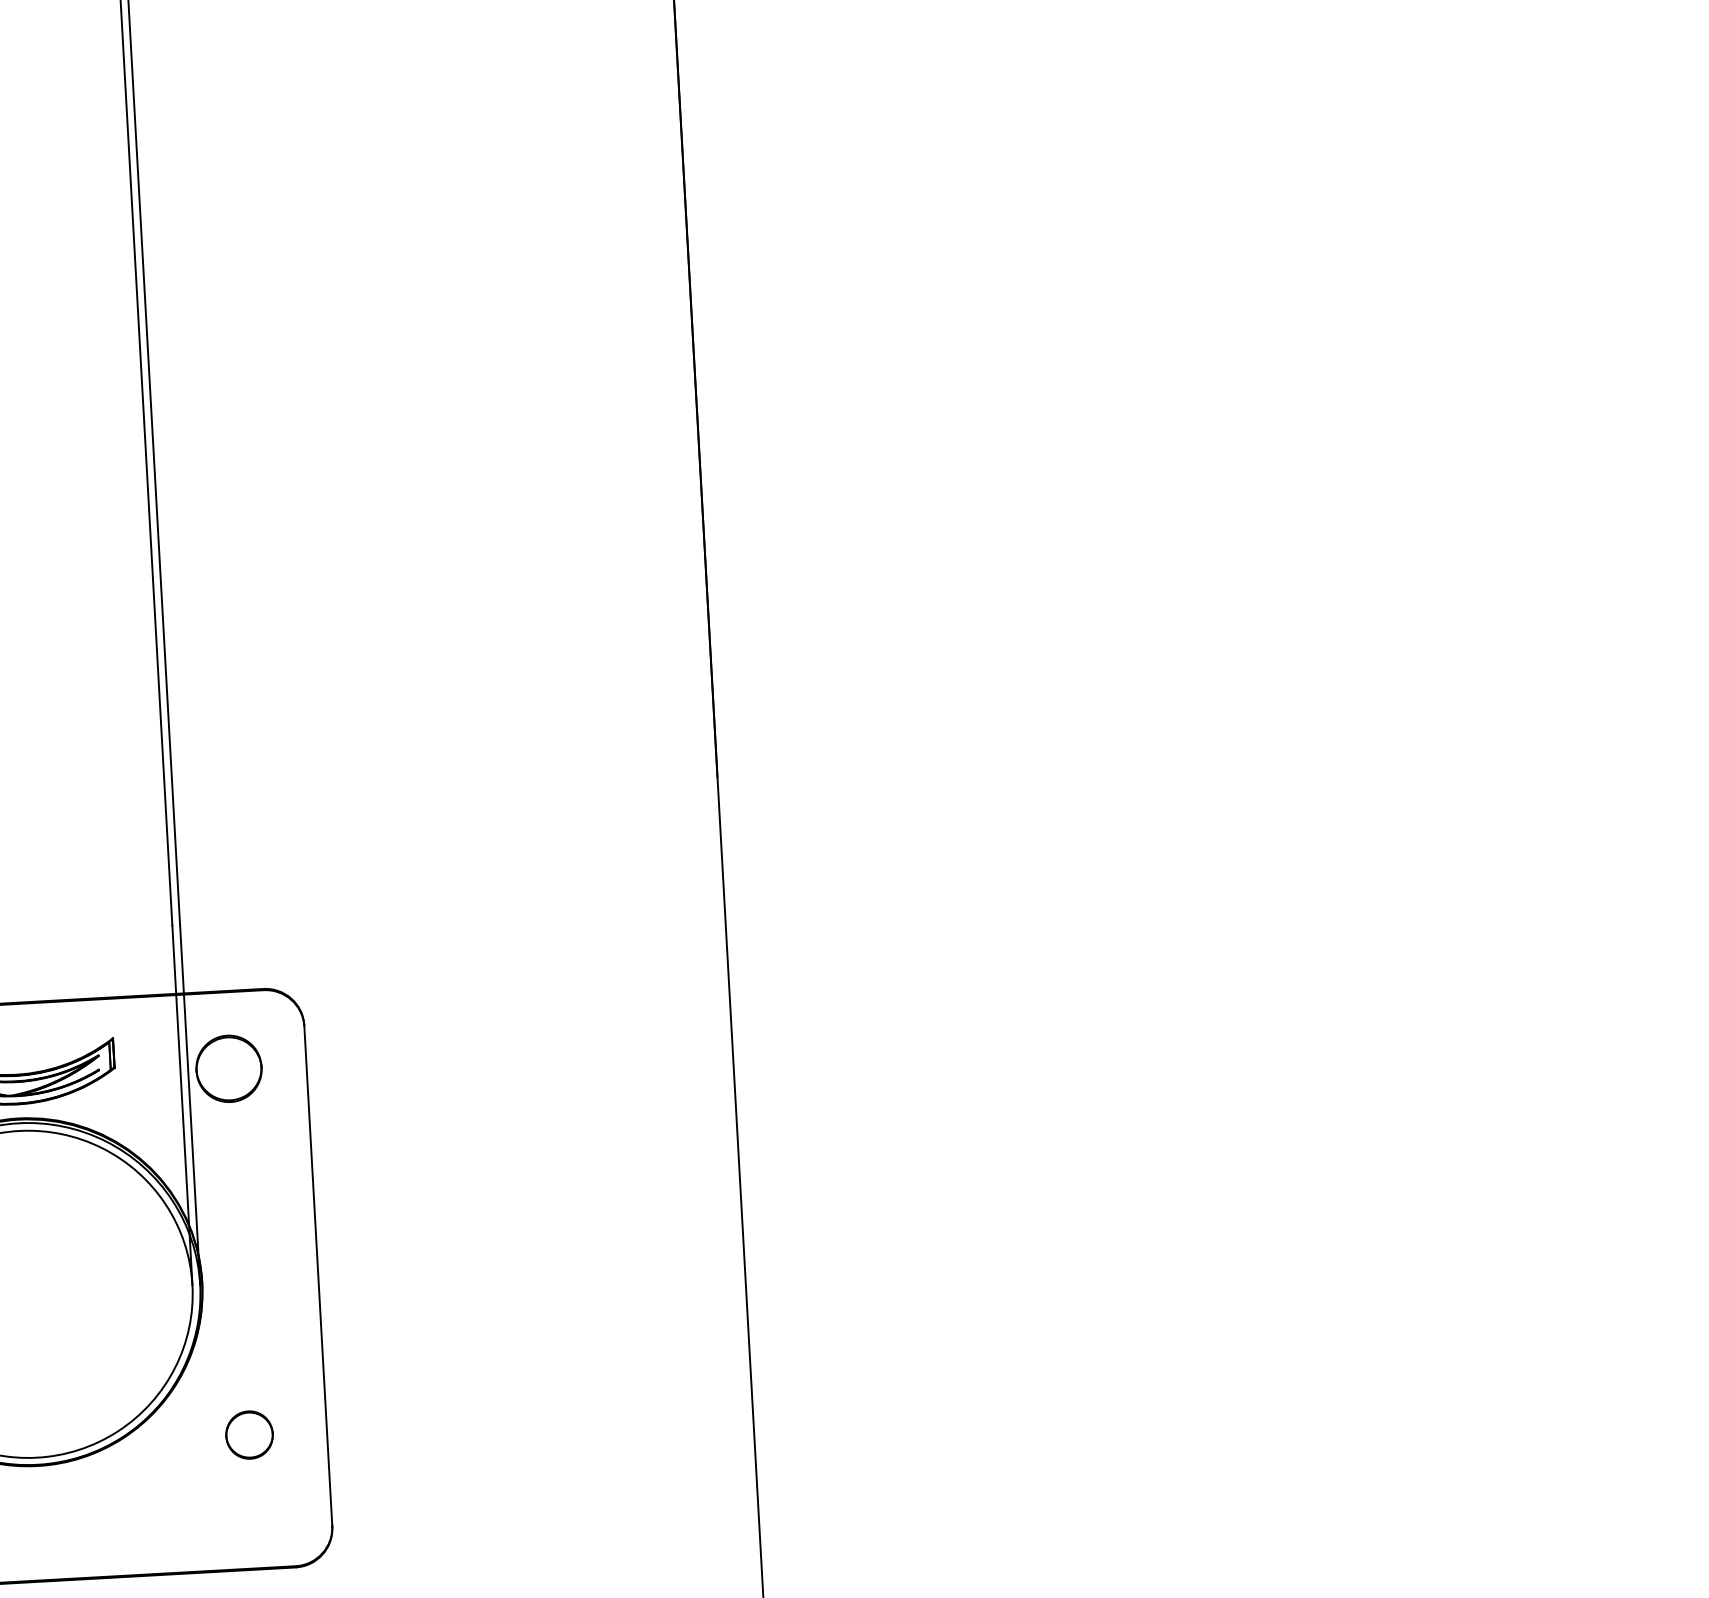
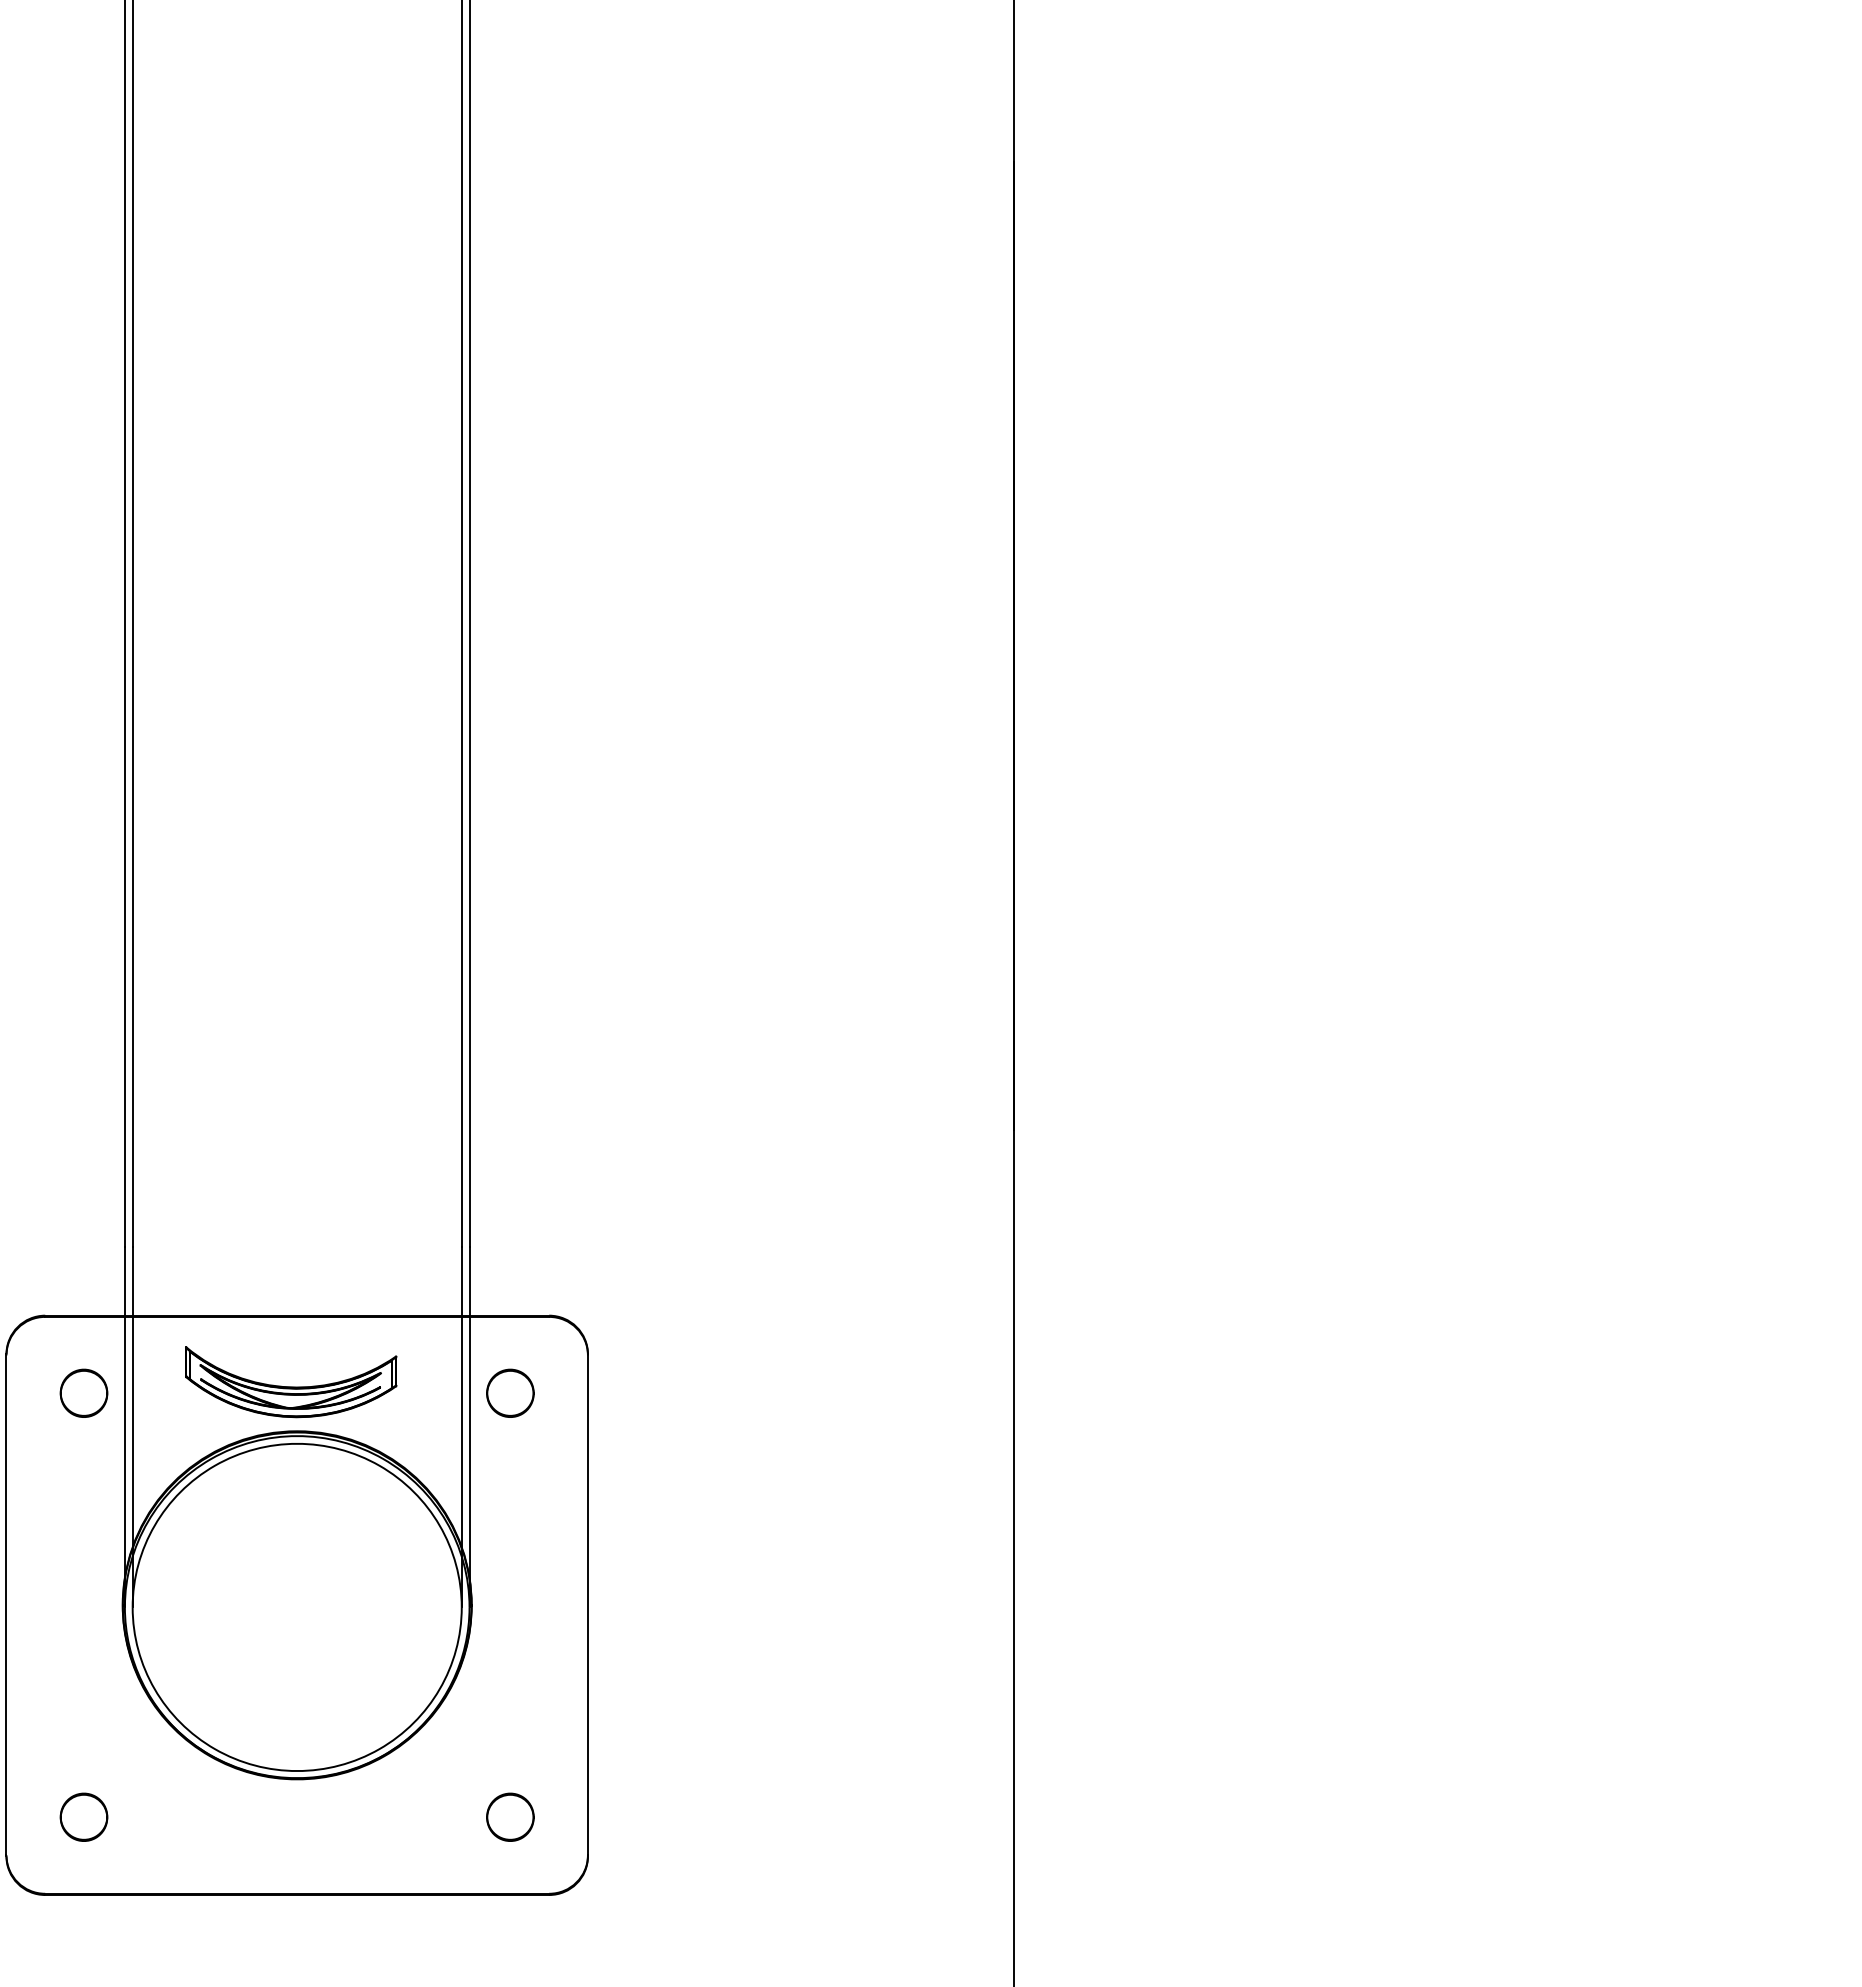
part: (229, 1067) -> (510, 1392), size x0.71
part: (249, 1434) -> (510, 1816), moved

